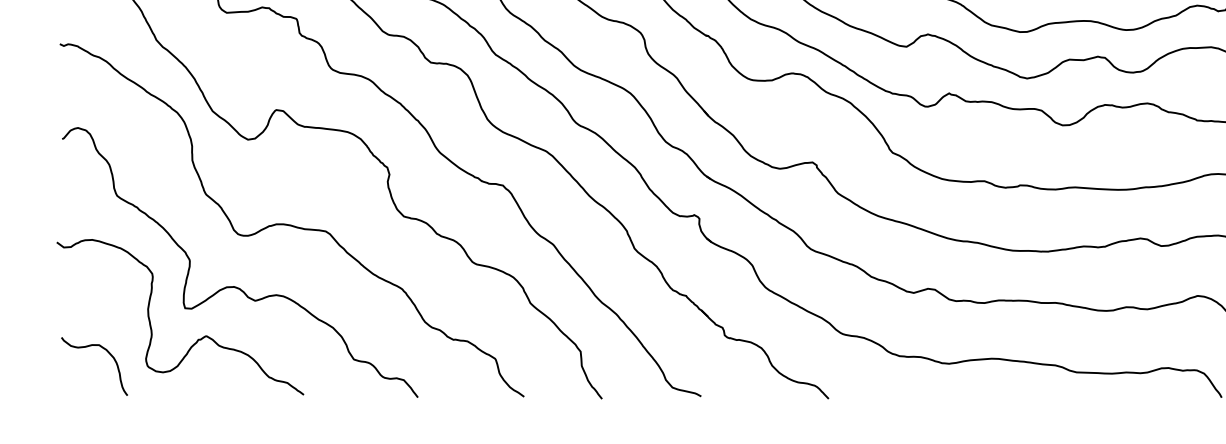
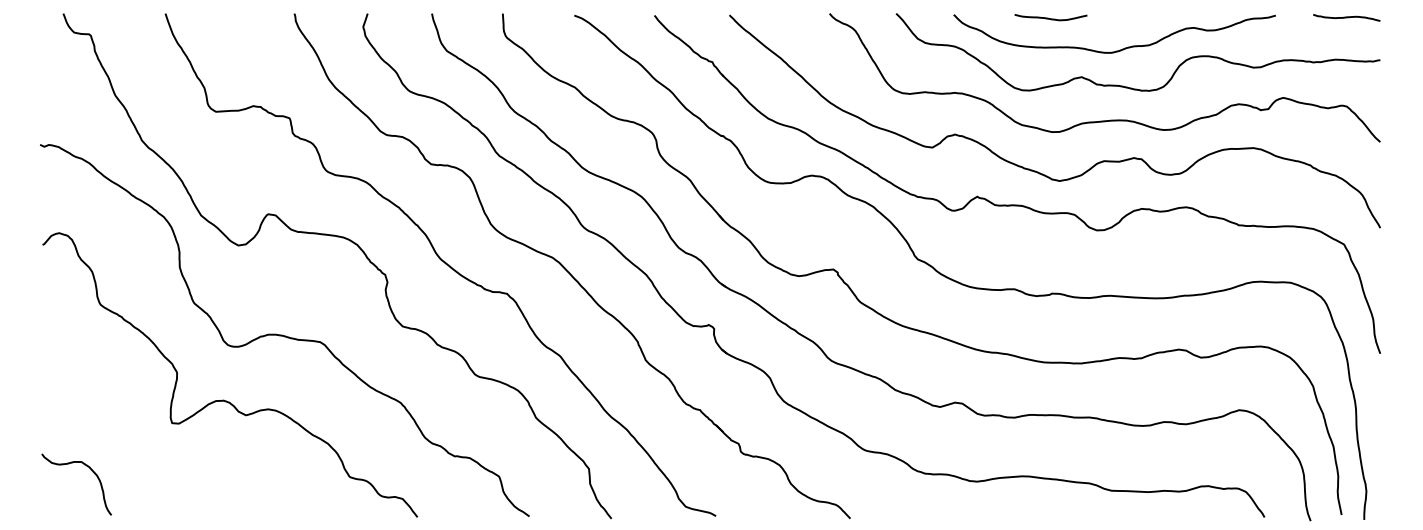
curve: (197, 338) -> (185, 455), removed

